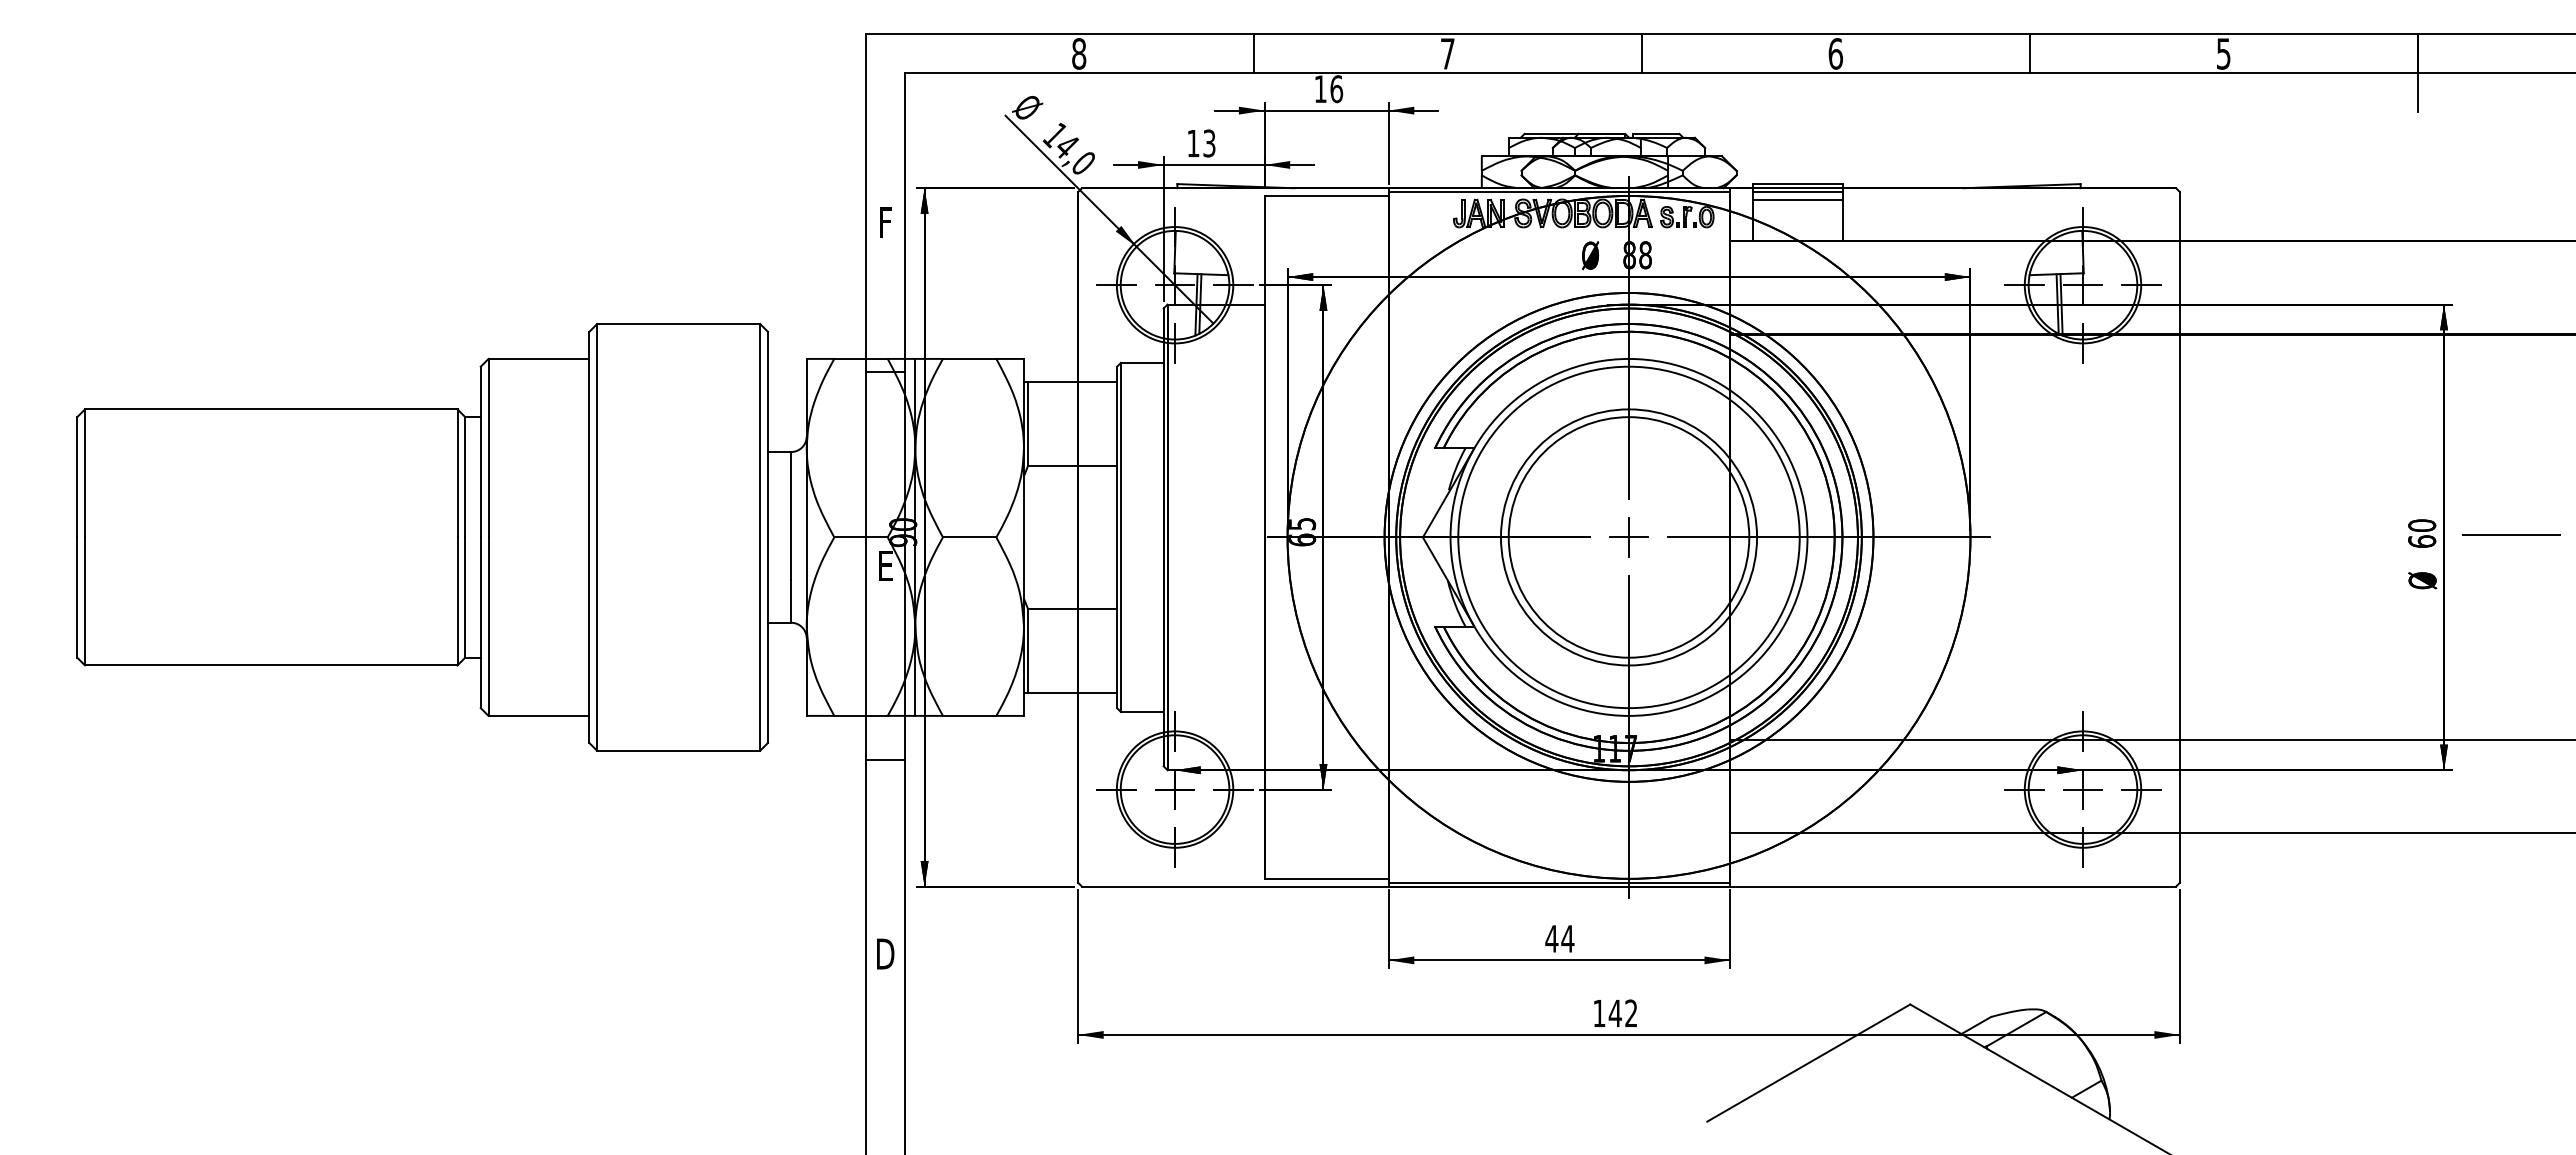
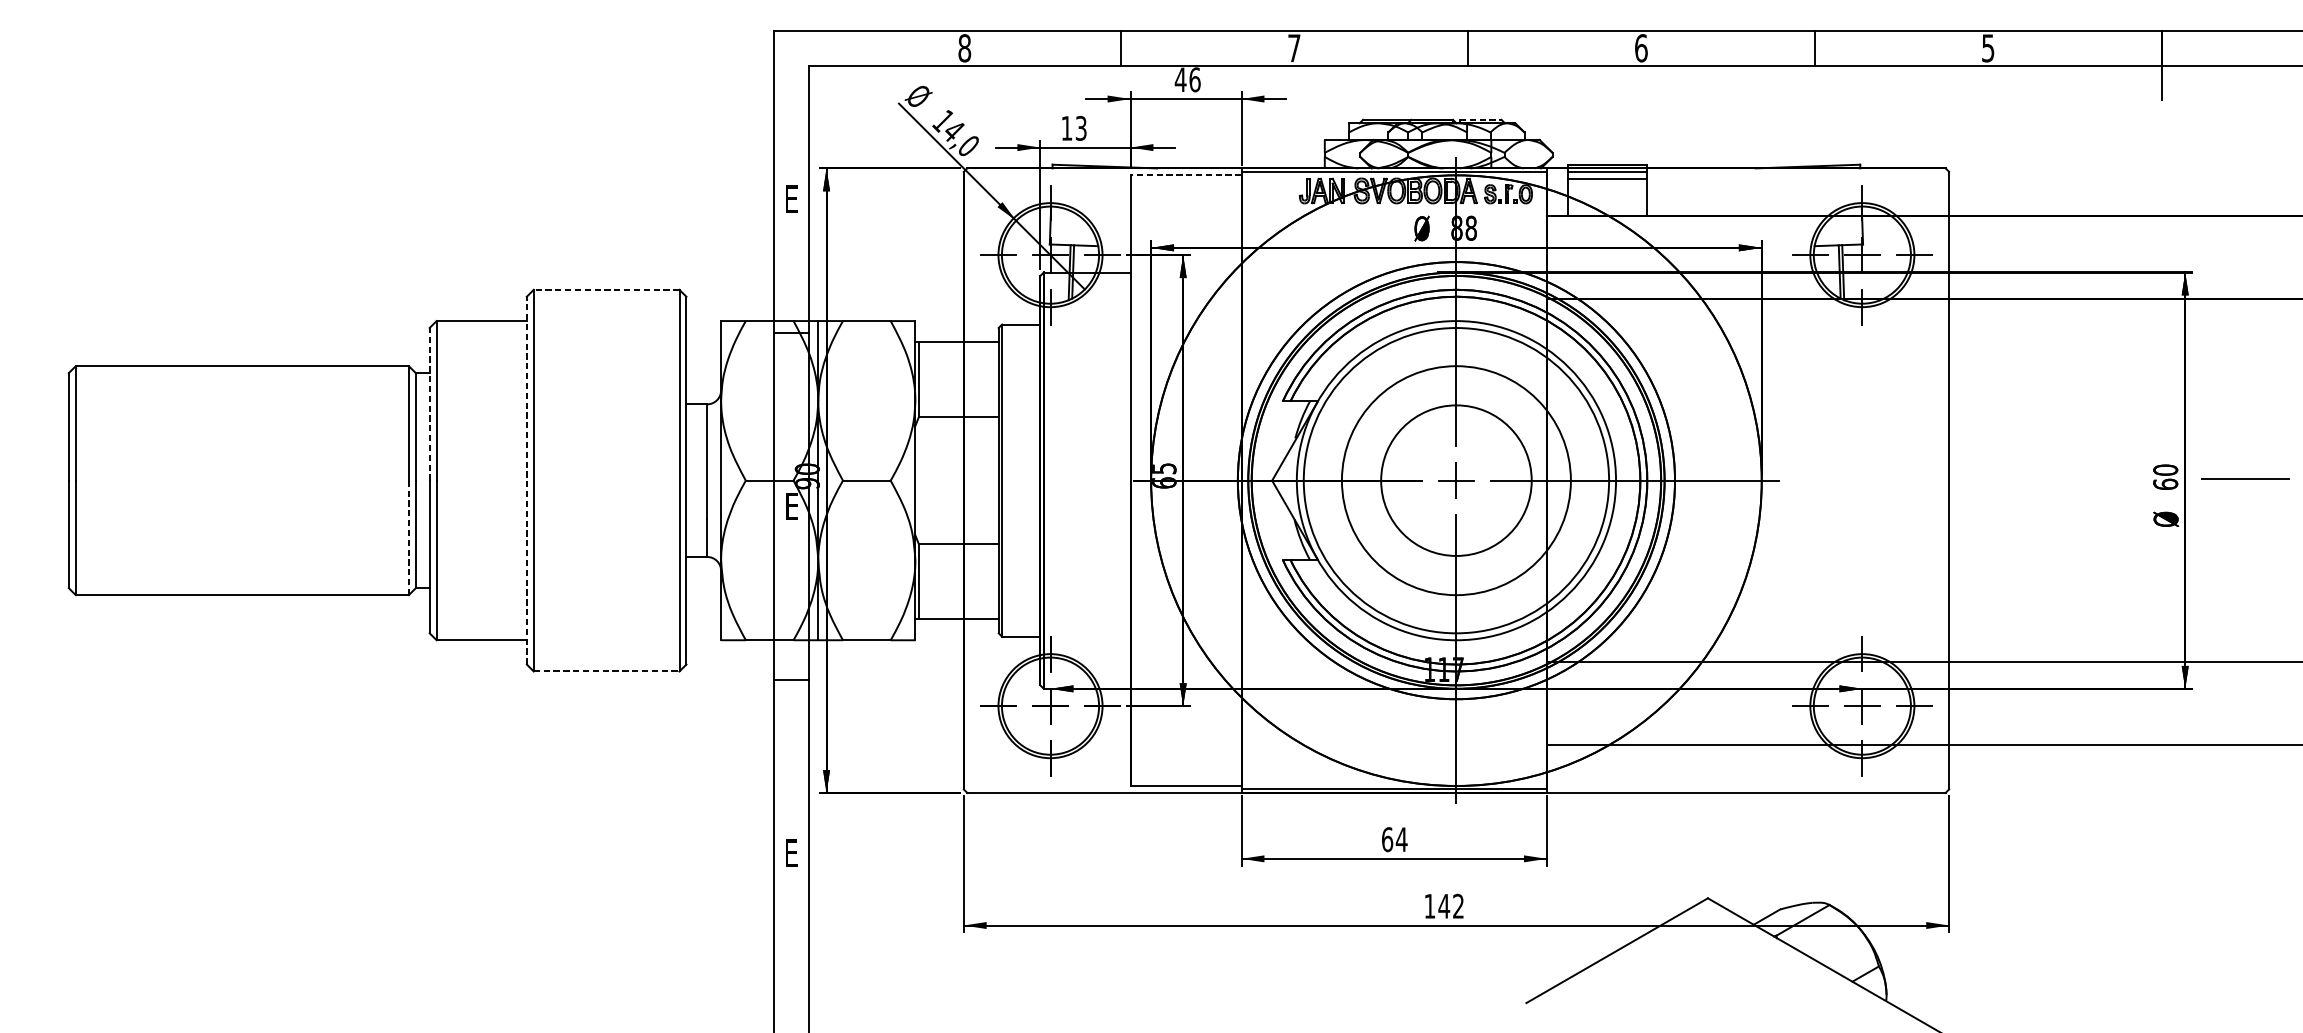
text: (1320, 88) -> (1180, 79), 16 -> 46
line: (1656, 133) -> (1481, 119), solid -> dashed
line: (1326, 196) -> (1185, 175), solid -> dashed
text: (885, 222) -> (791, 199), F -> E
line: (678, 324) -> (606, 290), solid -> dashed
line: (480, 451) -> (429, 403), solid -> dashed
line: (589, 537) -> (526, 480), solid -> dashed
circle: (1628, 537) -> (1455, 480), size x0.7
line: (457, 600) -> (408, 537), solid -> dashed
line: (679, 750) -> (607, 671), solid -> dashed
text: (1551, 938) -> (1387, 839), 44 -> 64
text: (885, 953) -> (791, 852), D -> E

